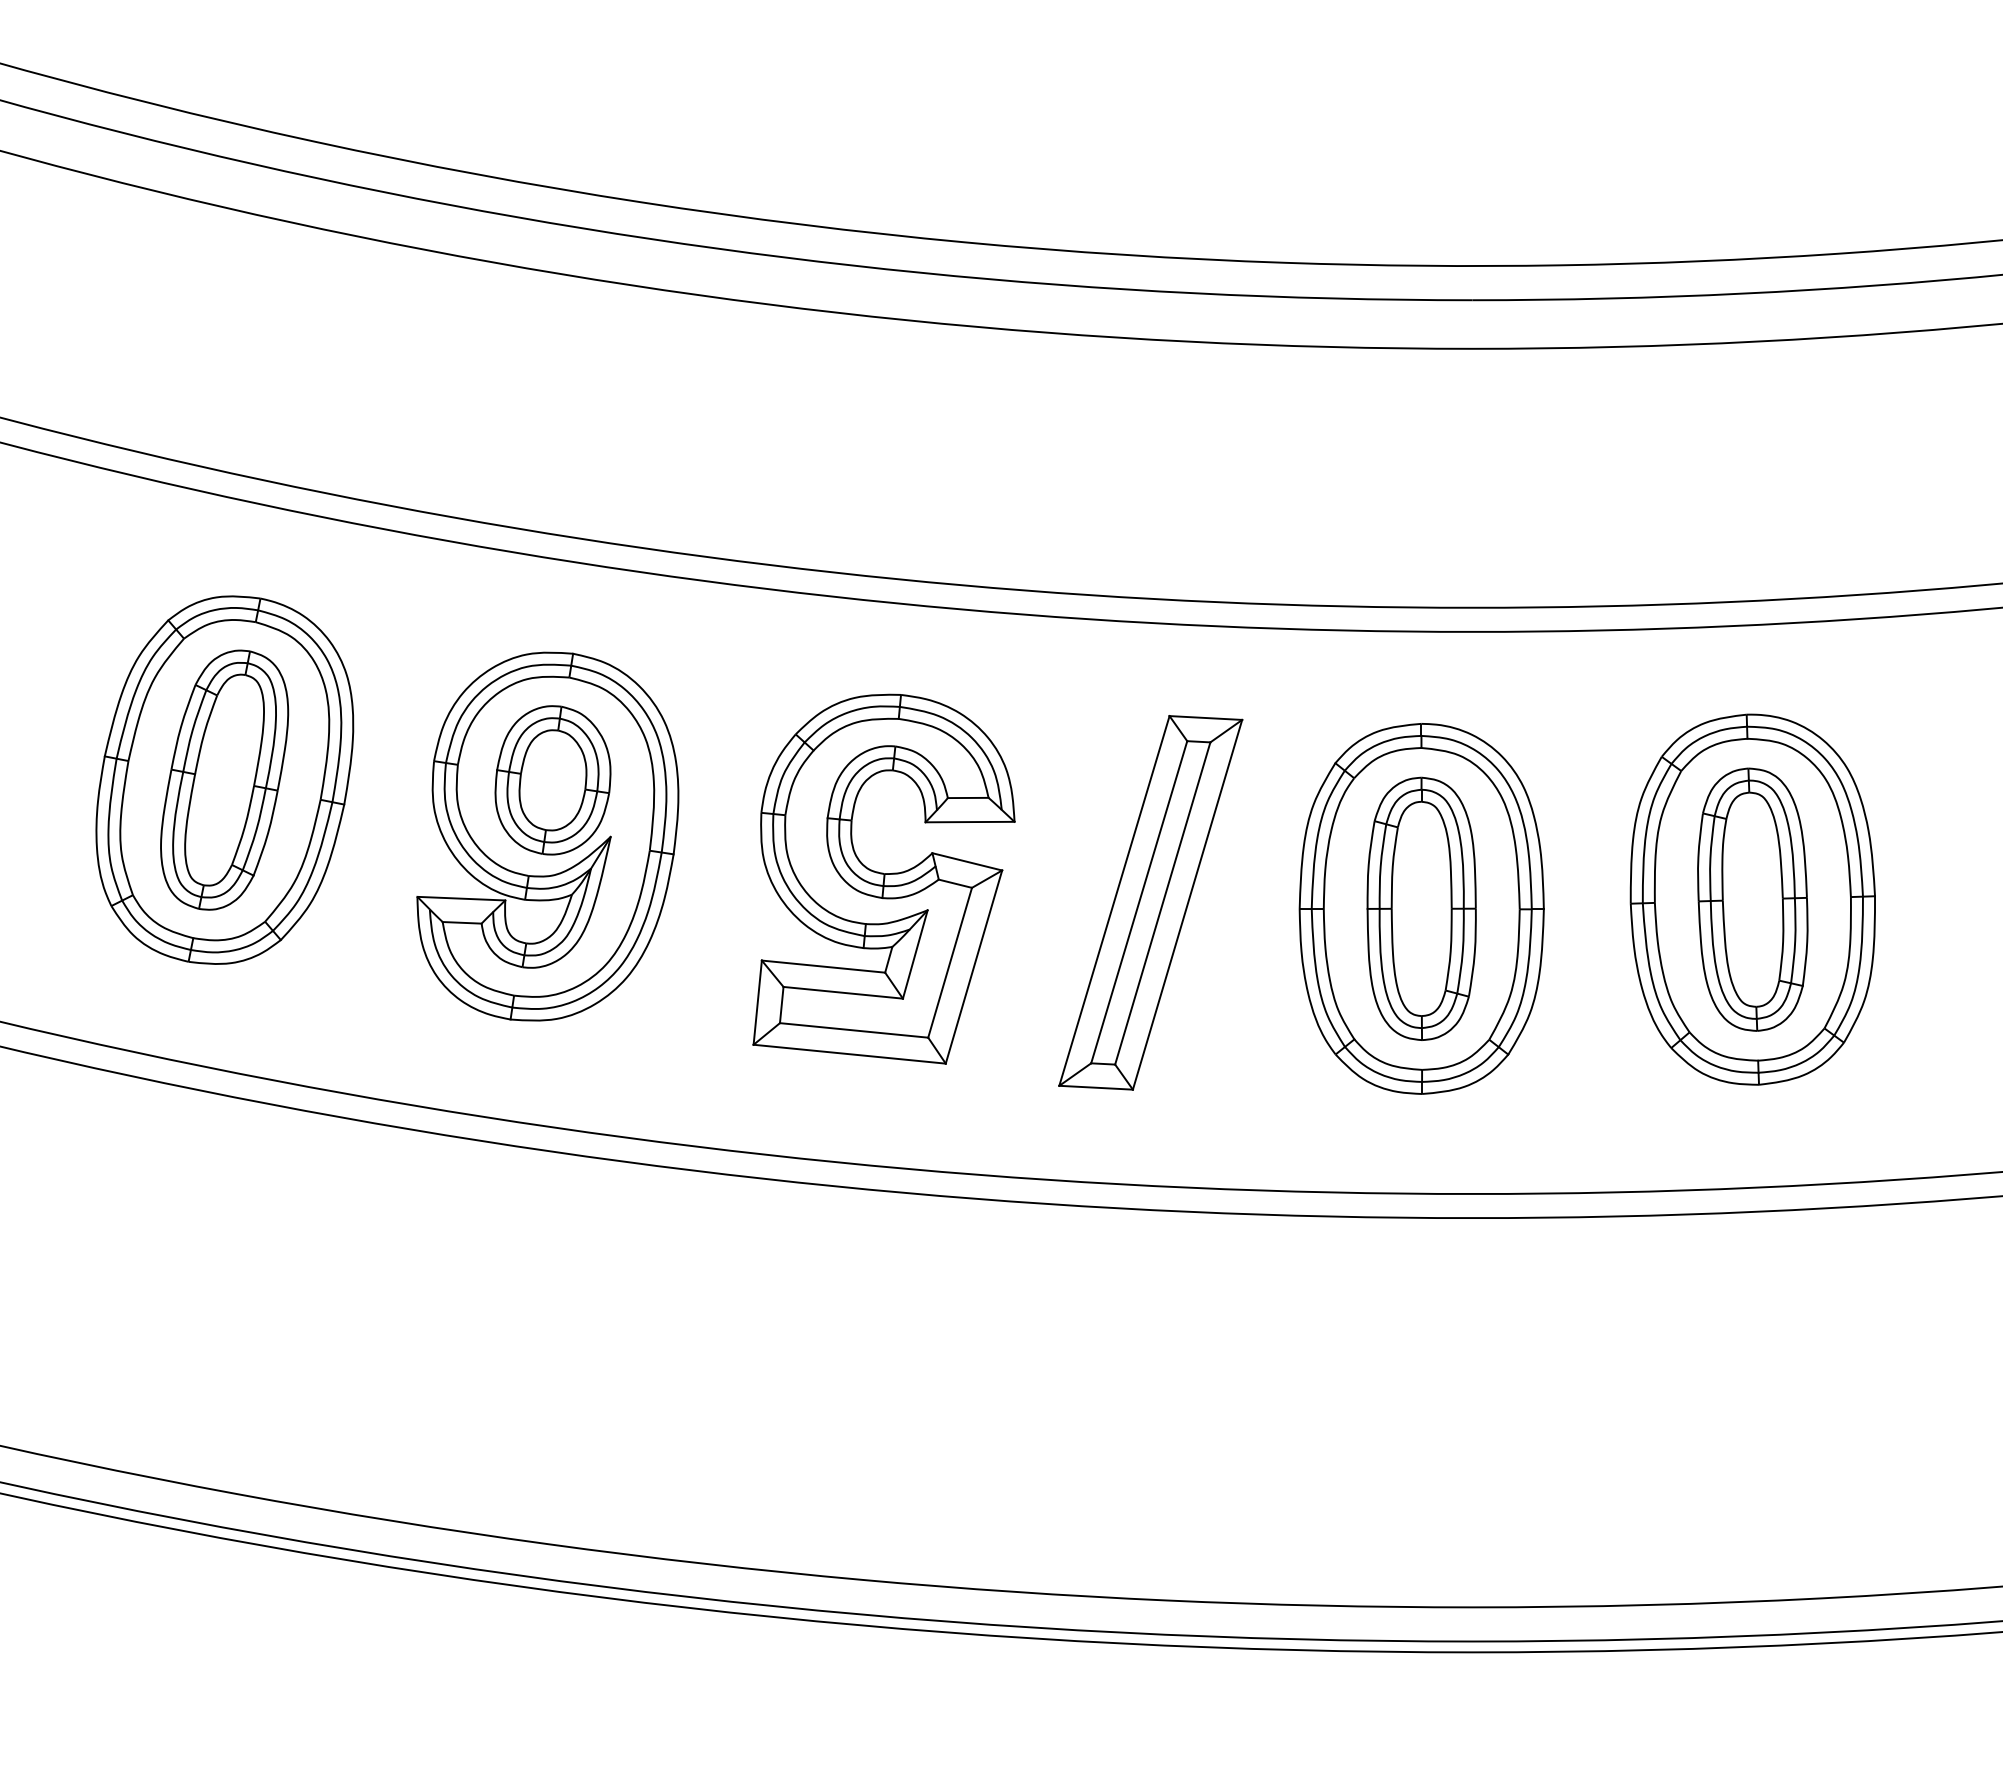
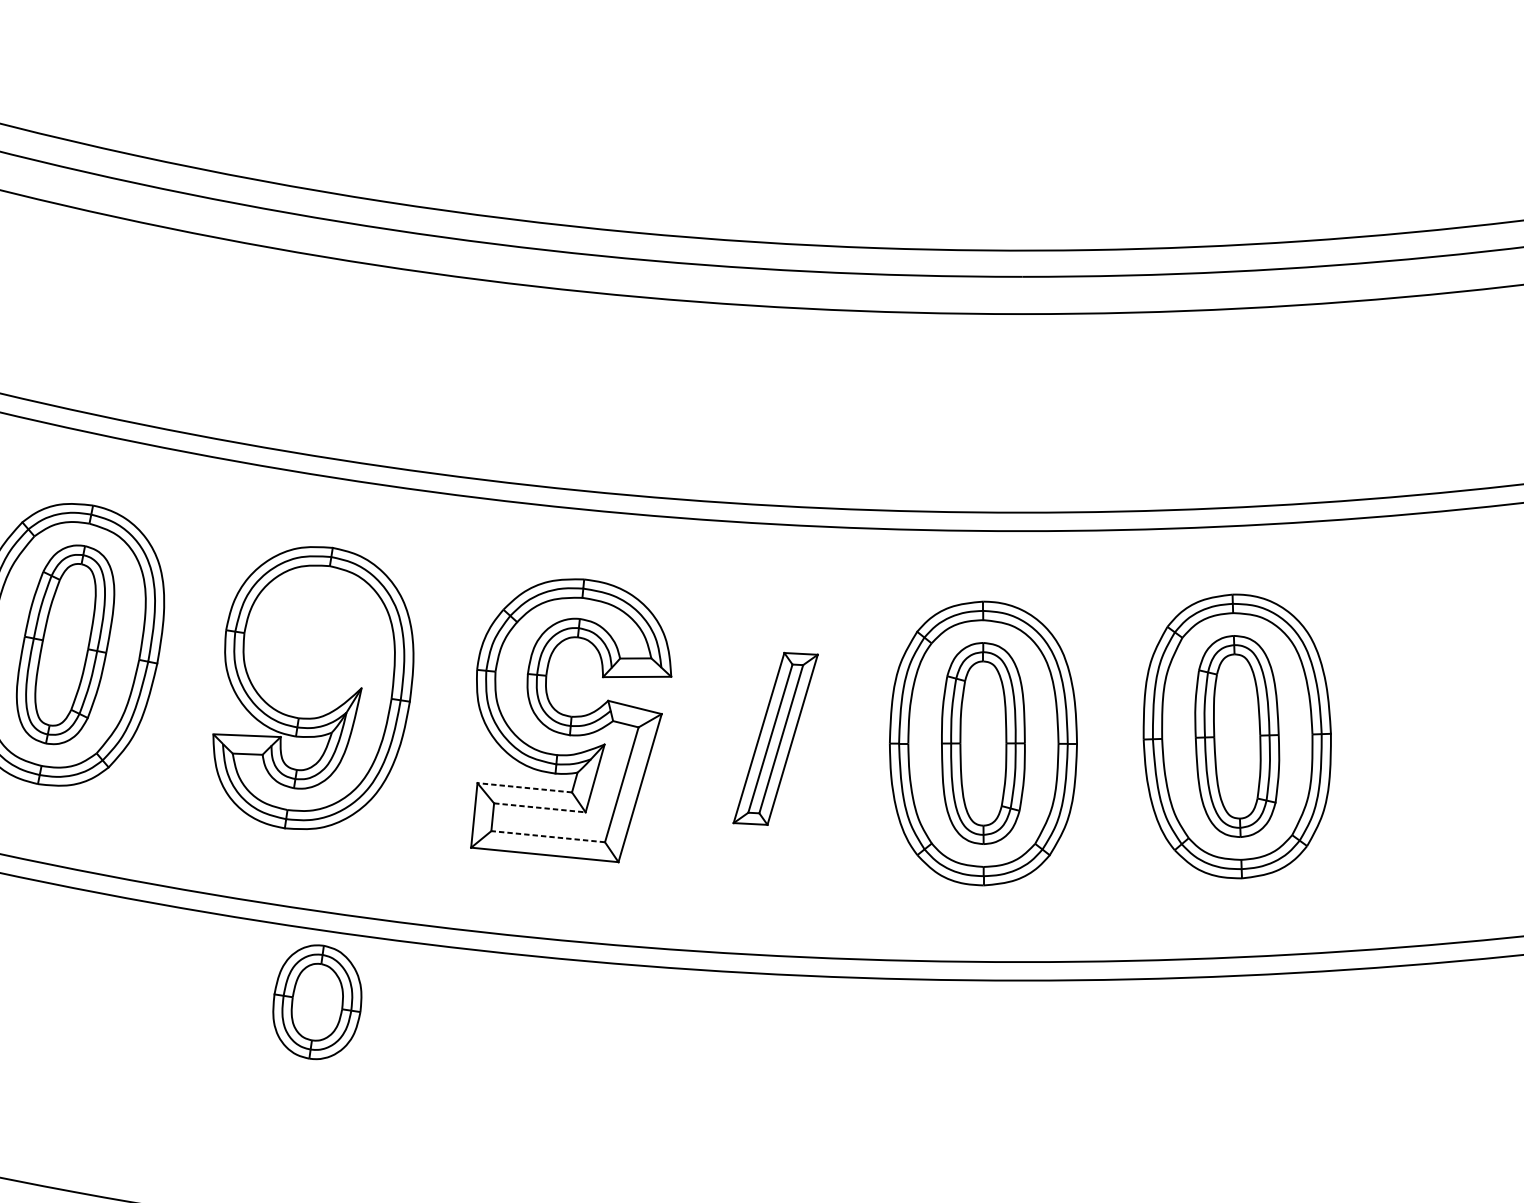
part: (552, 780) -> (316, 1002), moved
part: (1150, 902) -> (775, 738), size x0.6
line: (823, 966) -> (524, 787), solid -> dashed
line: (843, 992) -> (540, 807), solid -> dashed
line: (853, 1030) -> (547, 836), solid -> dashed

